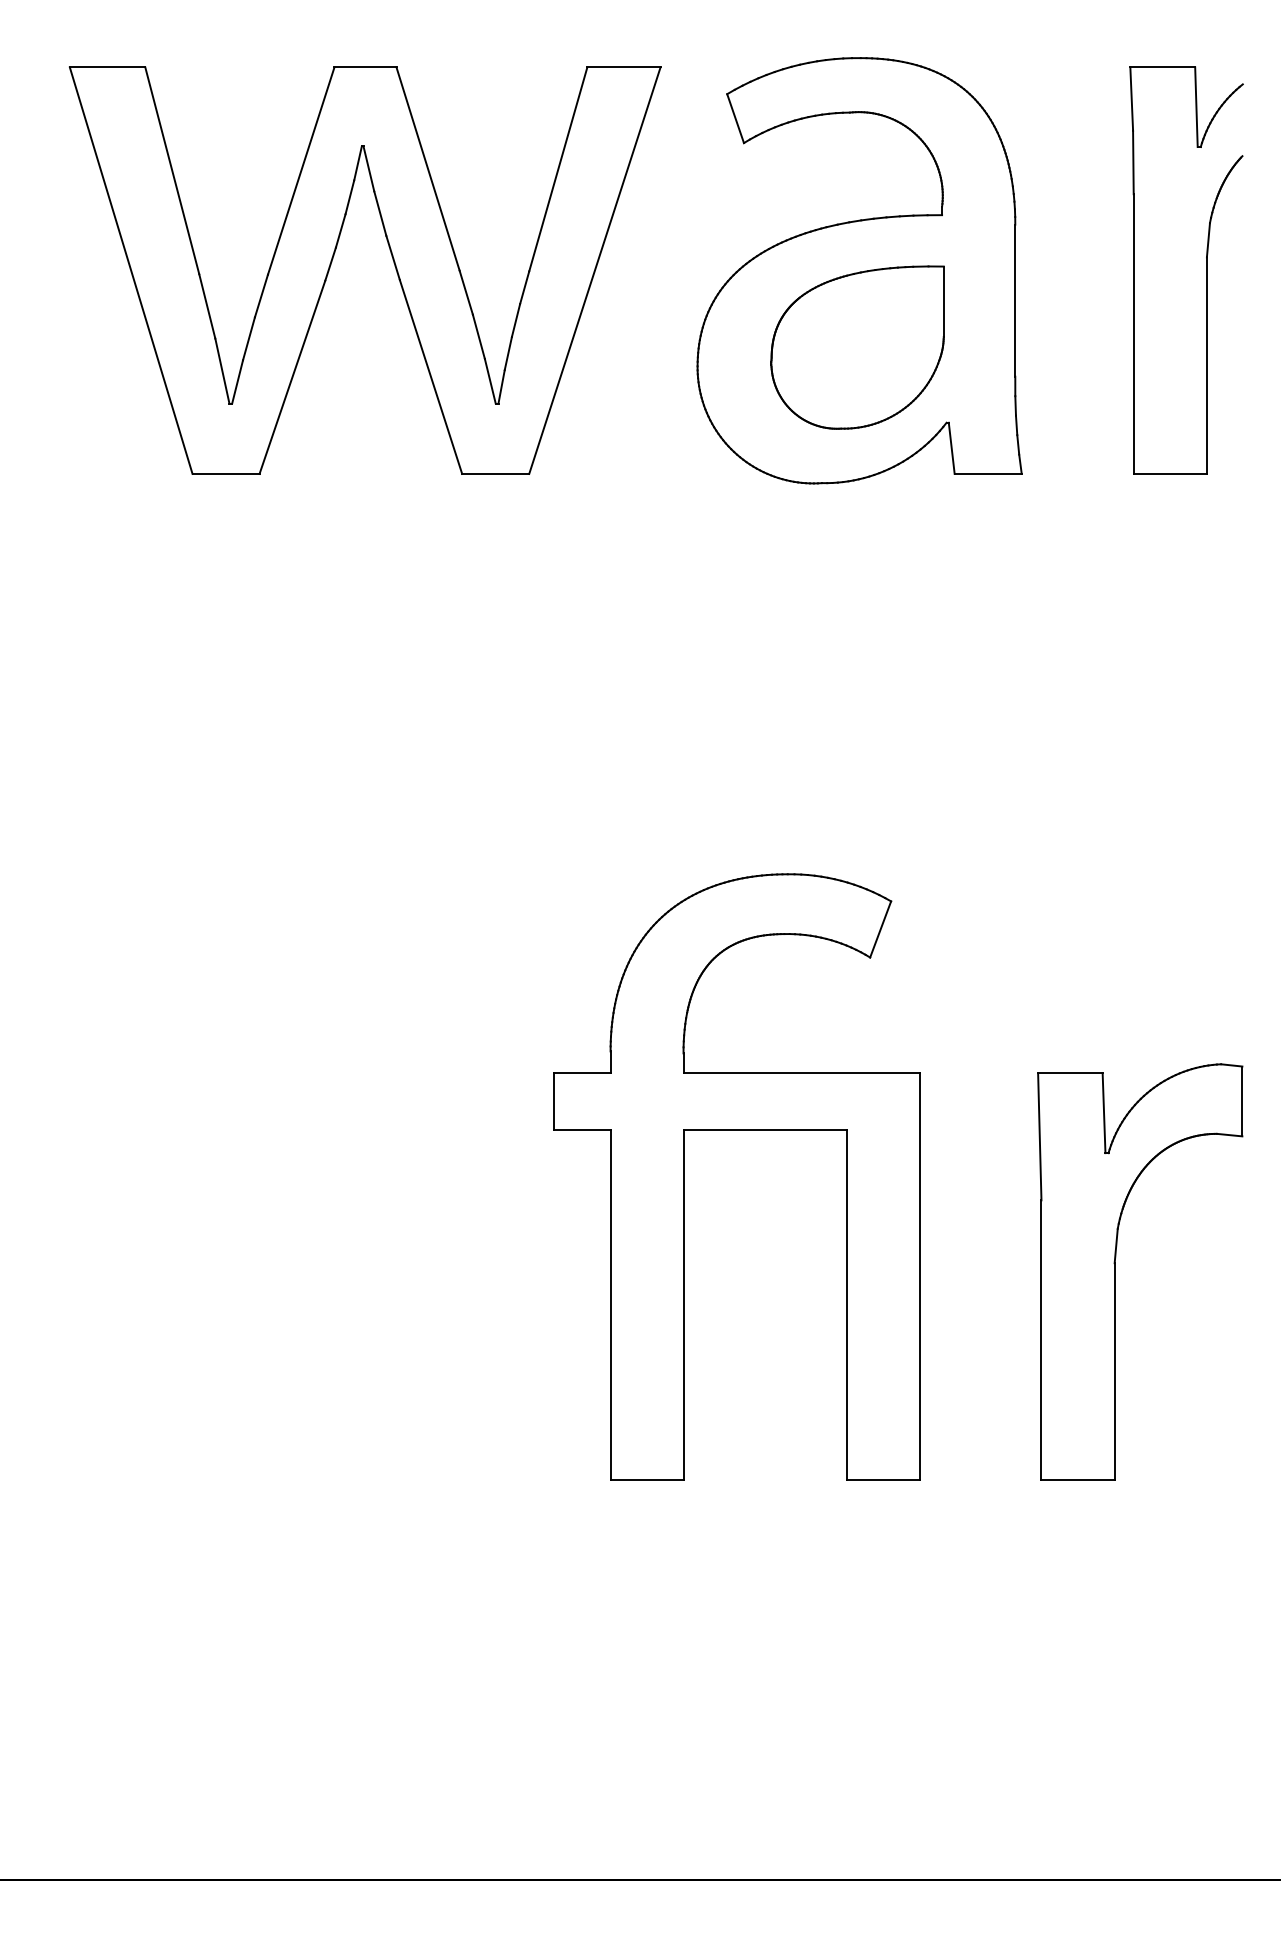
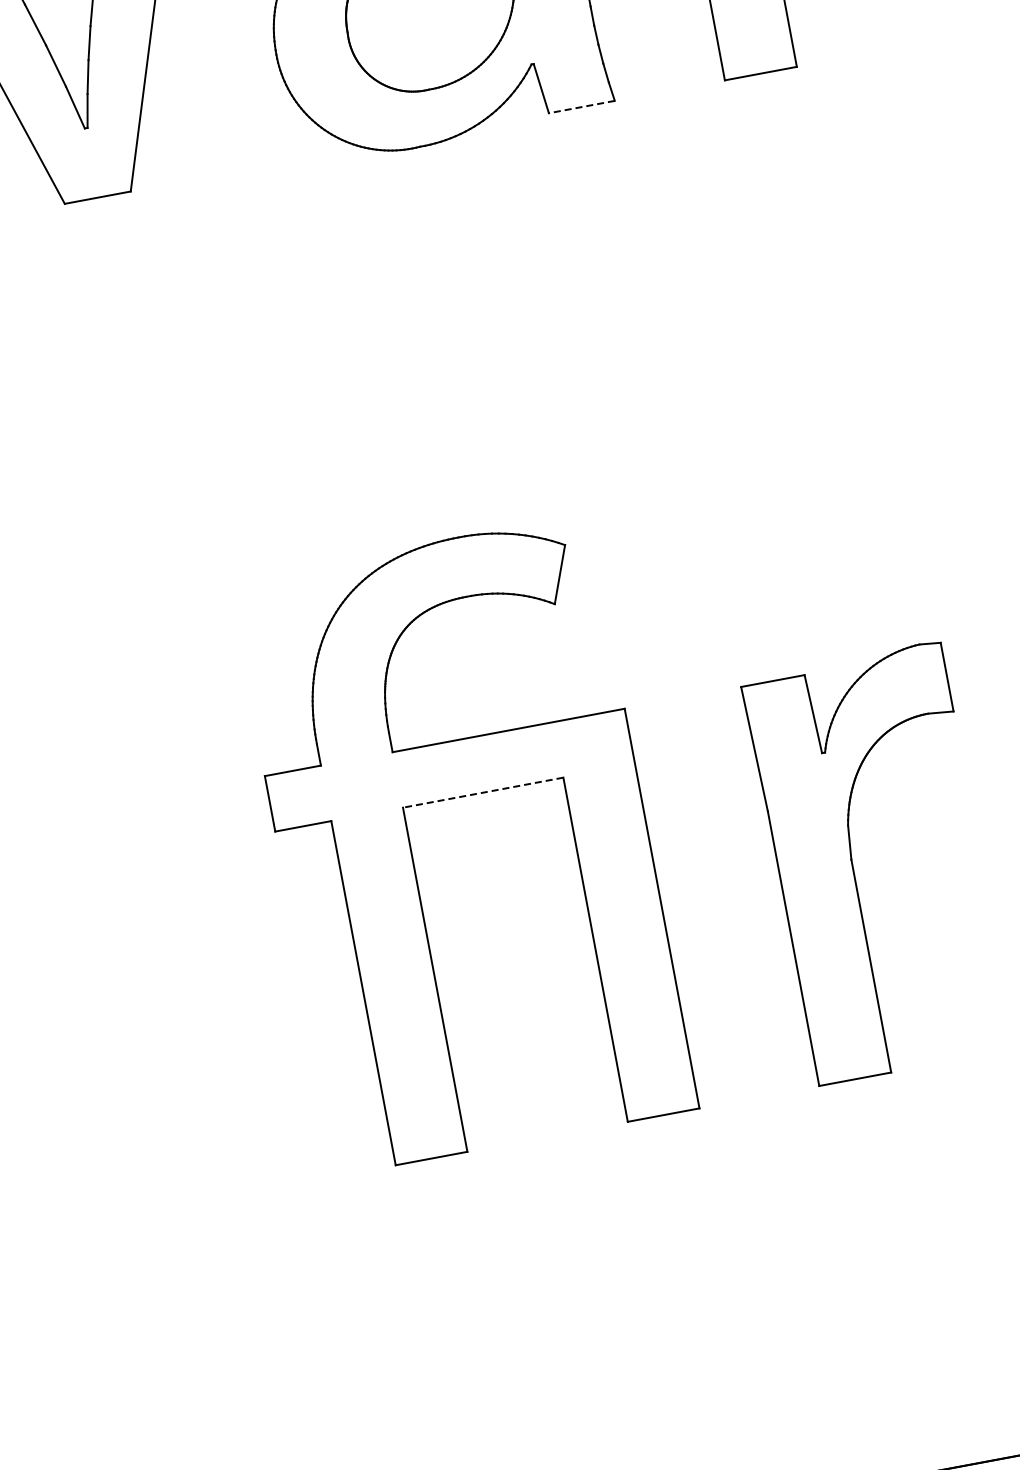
line: (988, 473) -> (582, 106), solid -> dashed
line: (765, 1129) -> (483, 792), solid -> dashed

